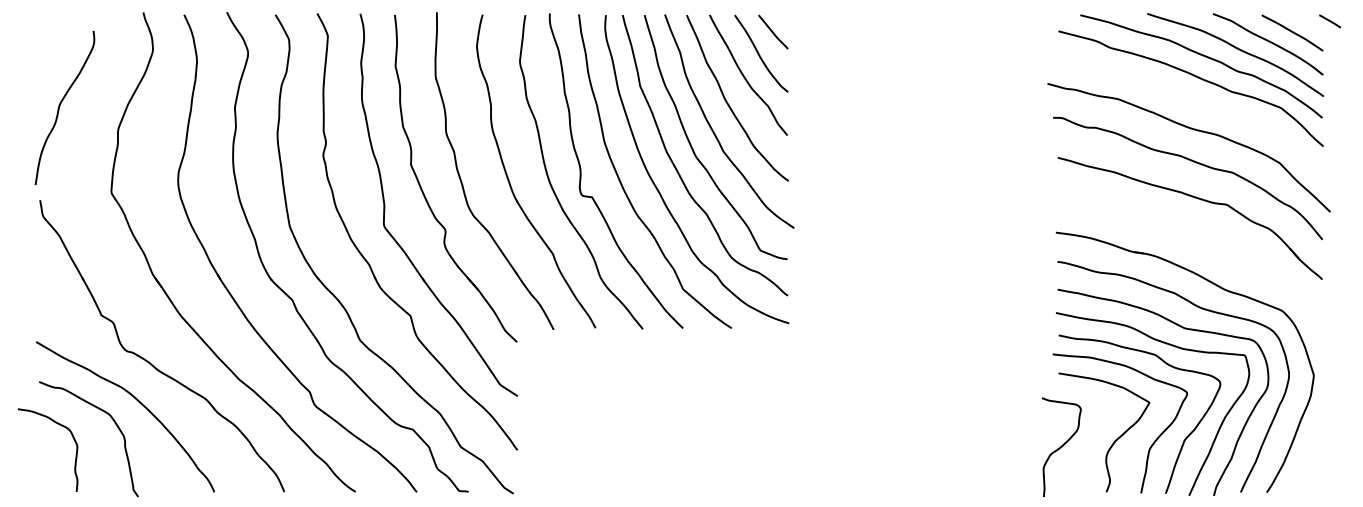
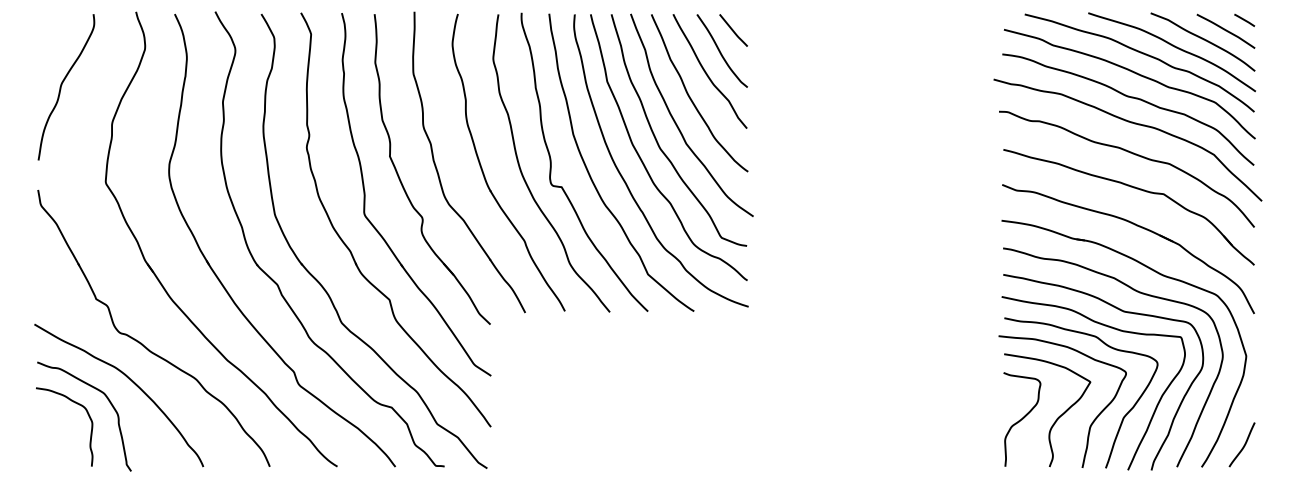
line: (1330, 21) -> (1245, 20), moved
curve: (1191, 103) -> (1130, 98), added
curve: (60, 106) -> (62, 85), moved
part: (1200, 239) -> (1138, 227), added
curve: (59, 425) -> (75, 403), moved
curve: (1061, 446) -> (1022, 418), moved
curve: (1311, 468) -> (1244, 444), added

